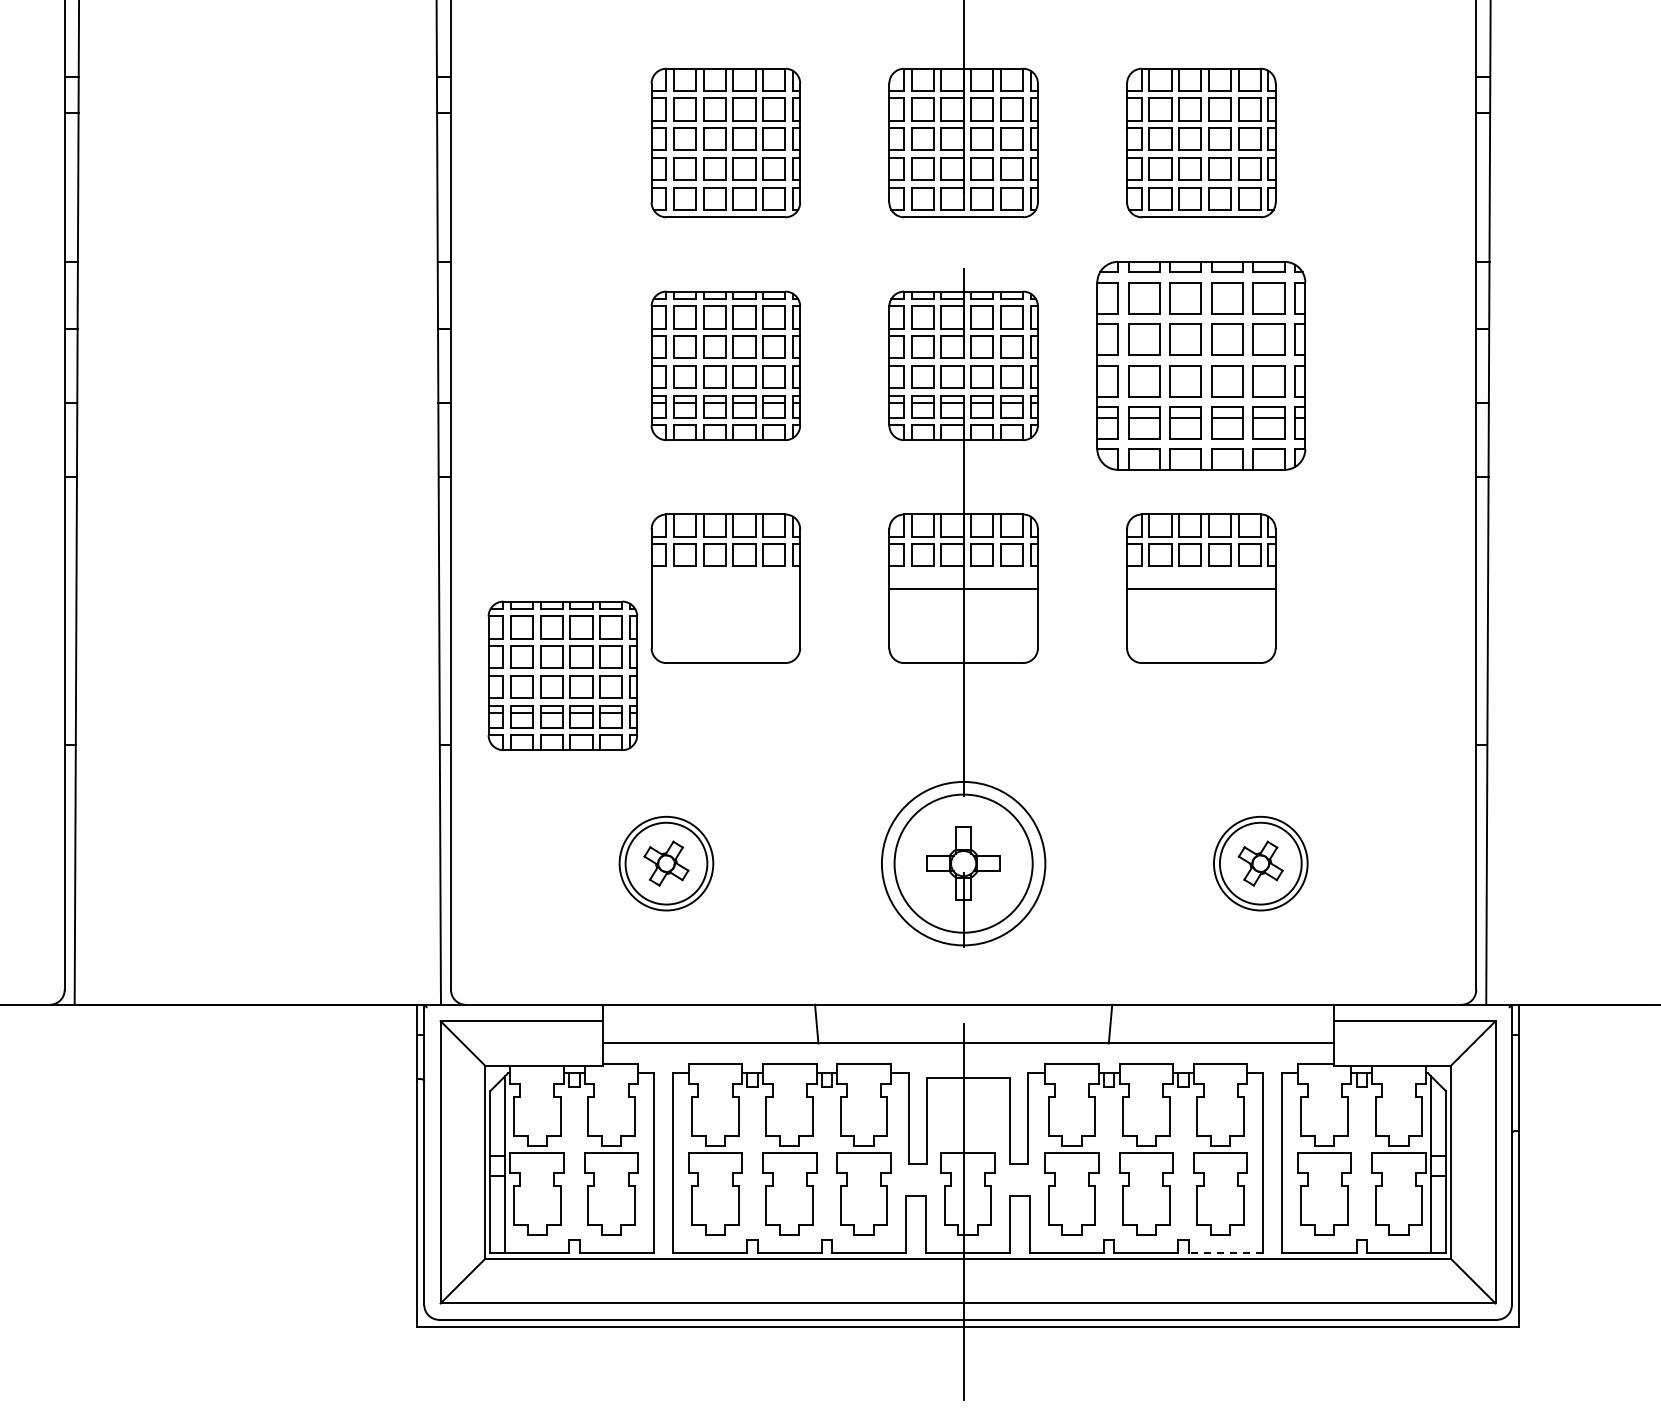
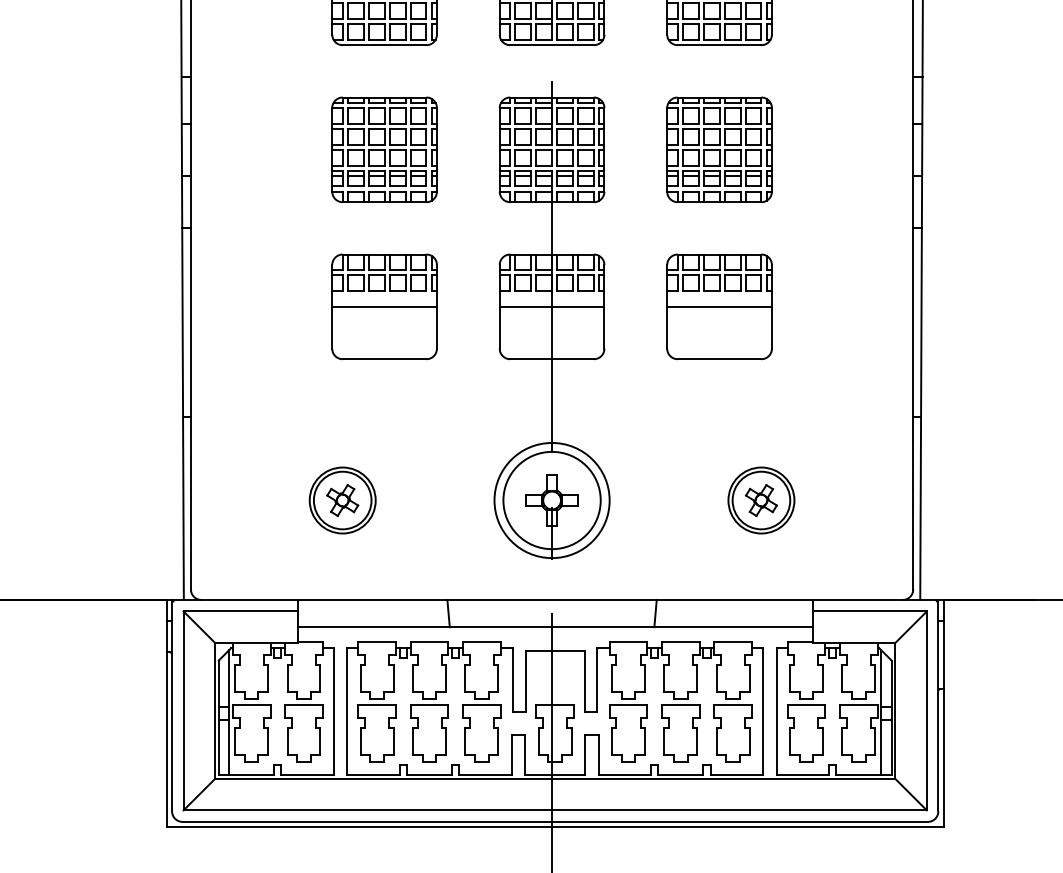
part: (1201, 365) -> (719, 149), size x0.71
line: (725, 588) -> (384, 306), added
part: (562, 675) -> (269, 367), removed
line: (1225, 1252) -> (736, 774), dashed -> solid

